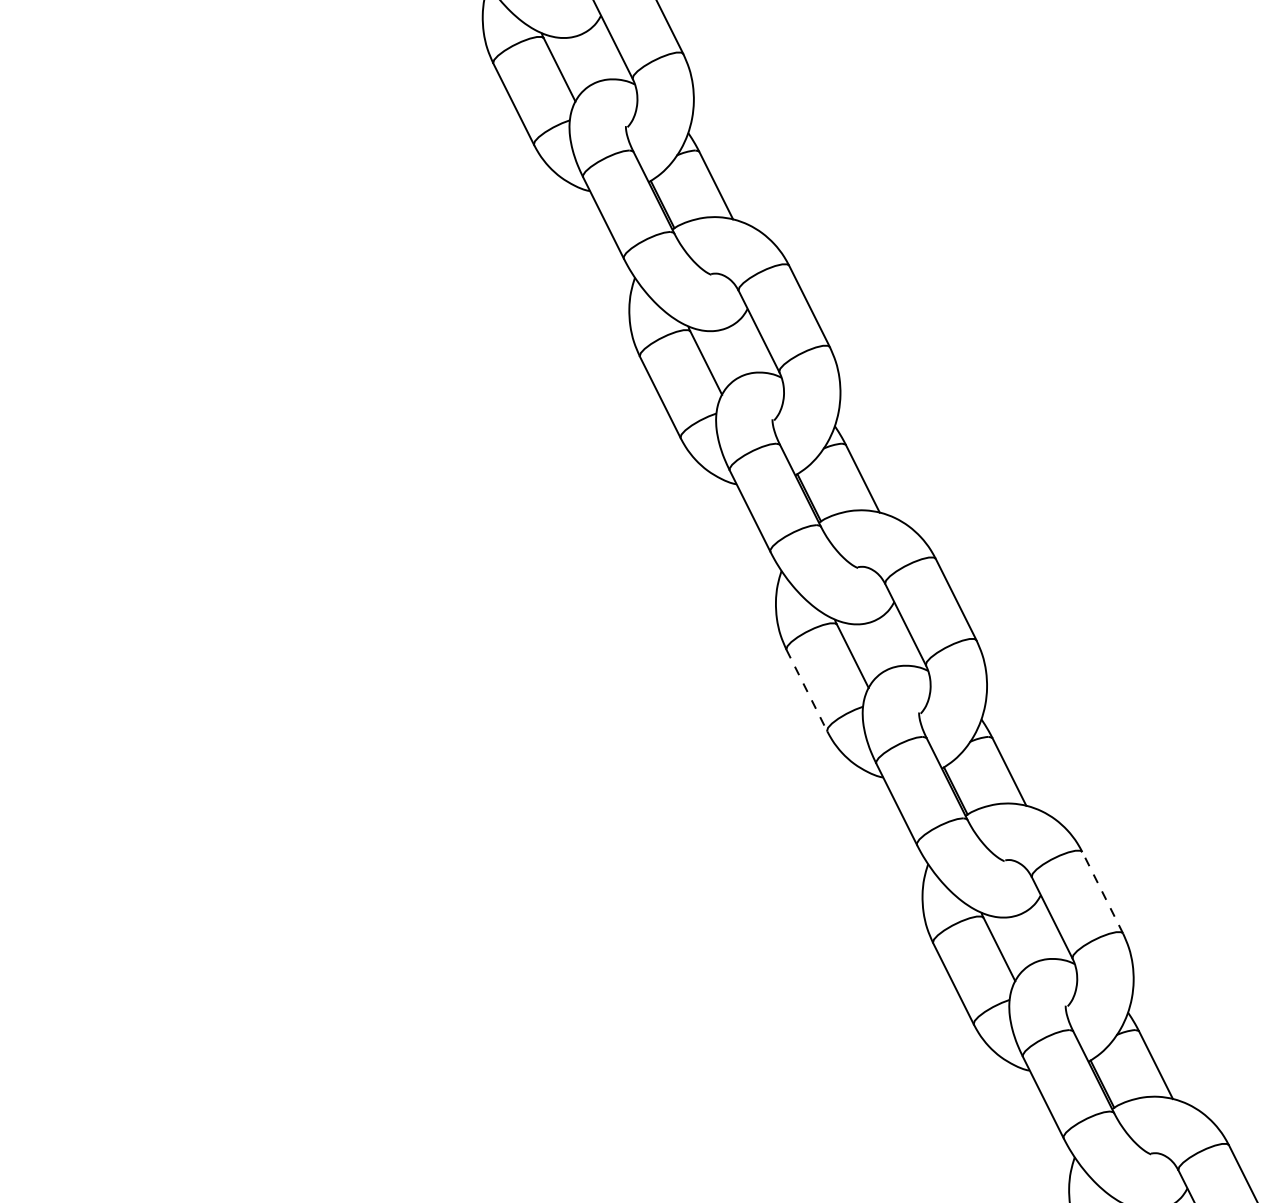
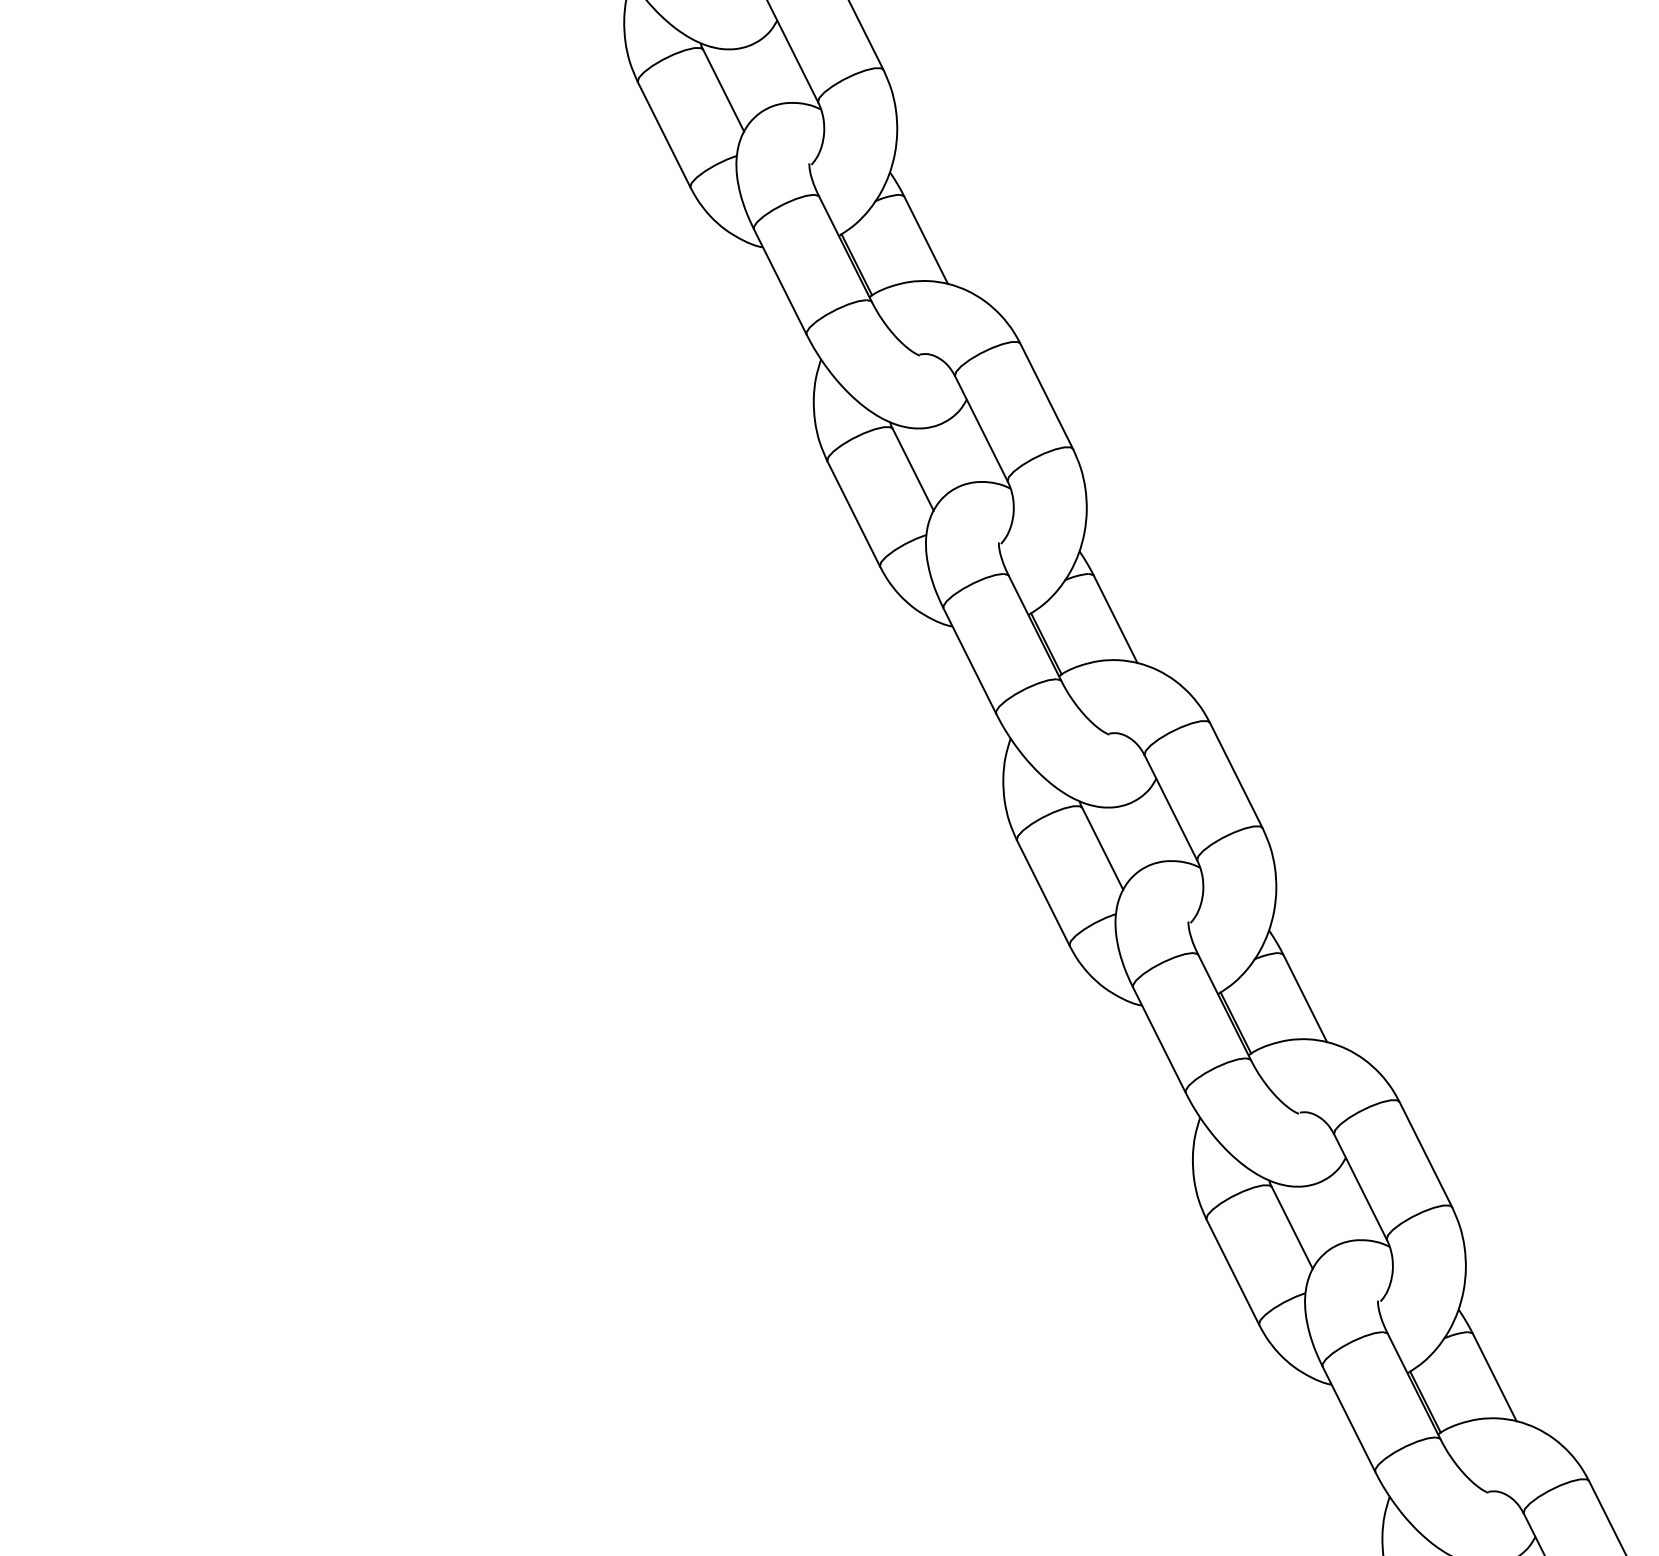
line: (807, 690) -> (1043, 893), dashed -> solid
line: (1102, 892) -> (1425, 1154), dashed -> solid

